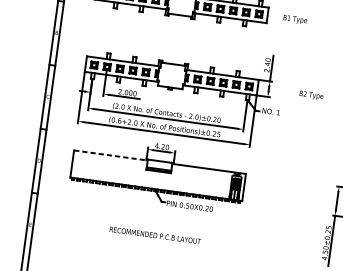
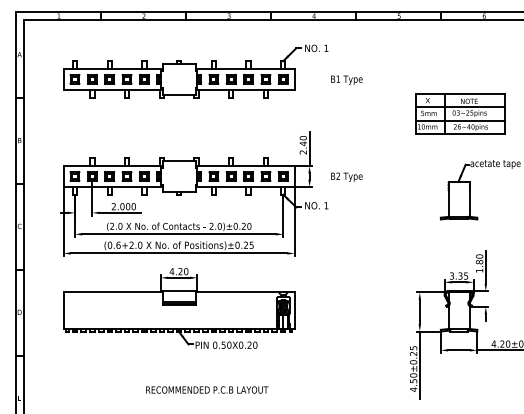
text: (295, 19) -> (346, 79), moved
text: (311, 94) -> (346, 176), moved
line: (111, 155) -> (113, 292), dashed -> solid
text: (155, 235) -> (207, 389), moved

